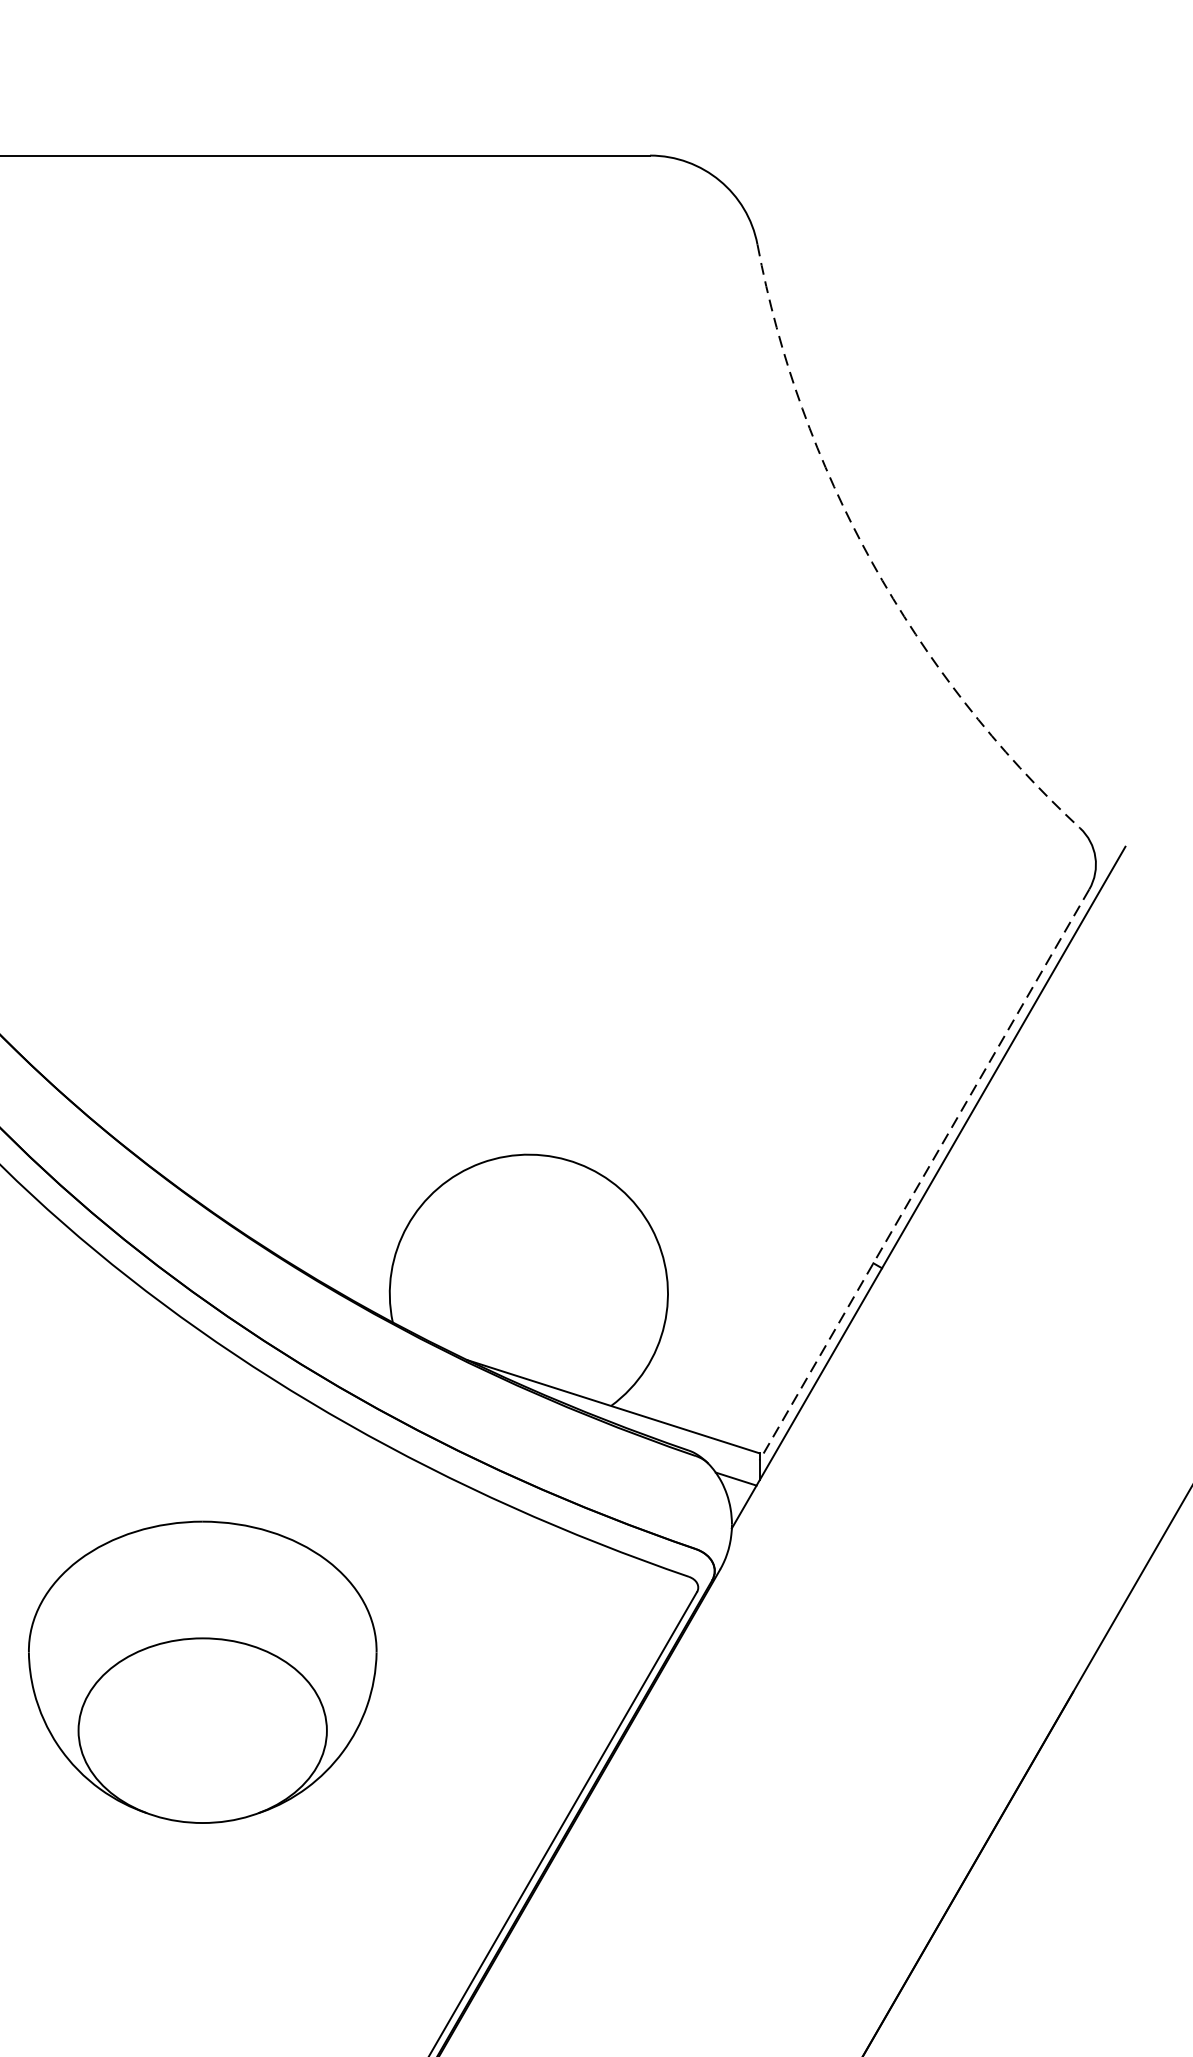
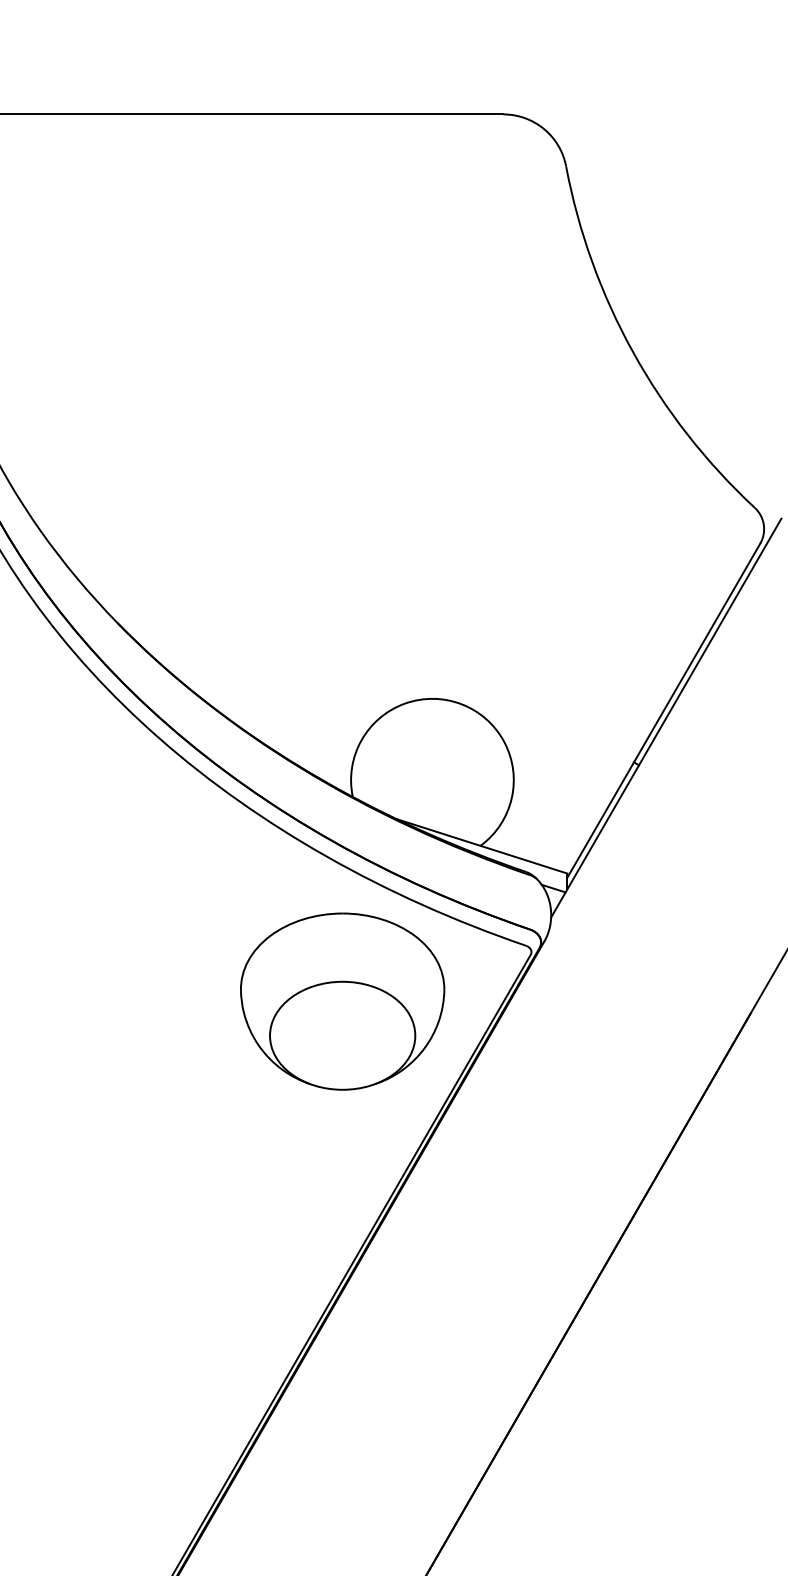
arc: (872, 562) -> (633, 352), dashed -> solid
line: (923, 1174) -> (663, 710), dashed -> solid
part: (202, 1672) -> (342, 1001), moved

